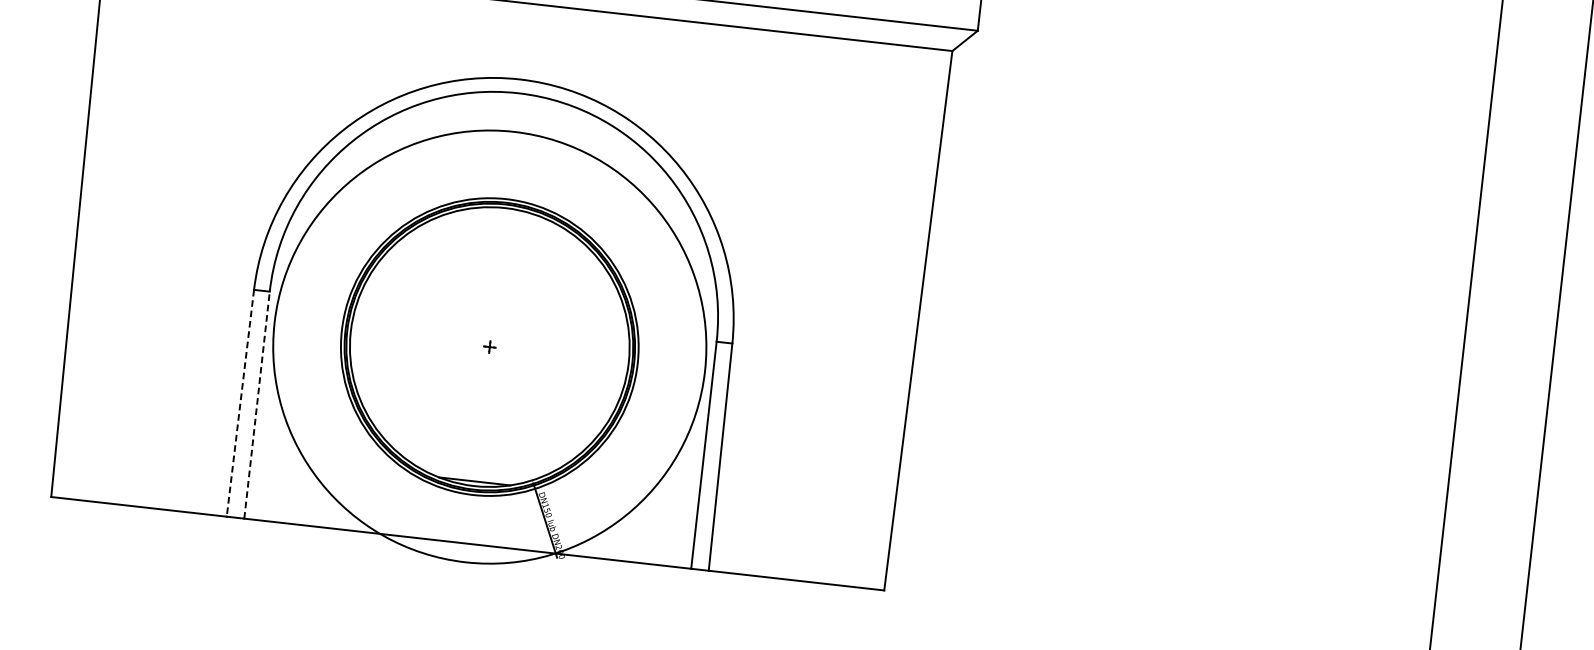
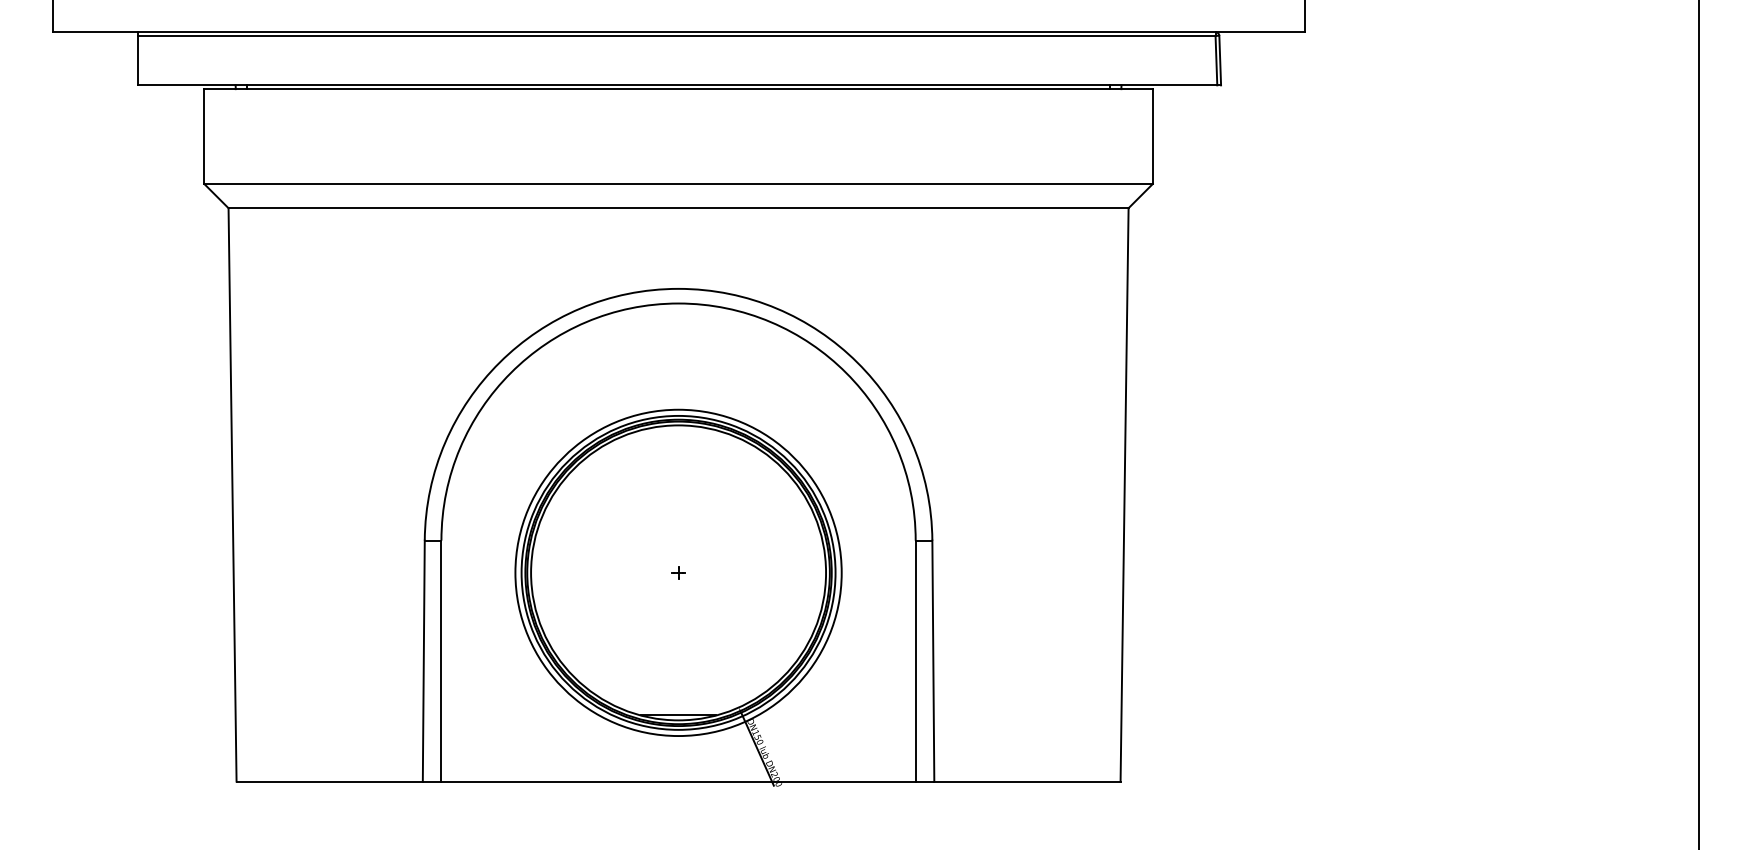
circle: (489, 346) -> (678, 572), size x0.71
line: (240, 403) -> (423, 661), dashed -> solid
line: (257, 404) -> (441, 660), dashed -> solid

